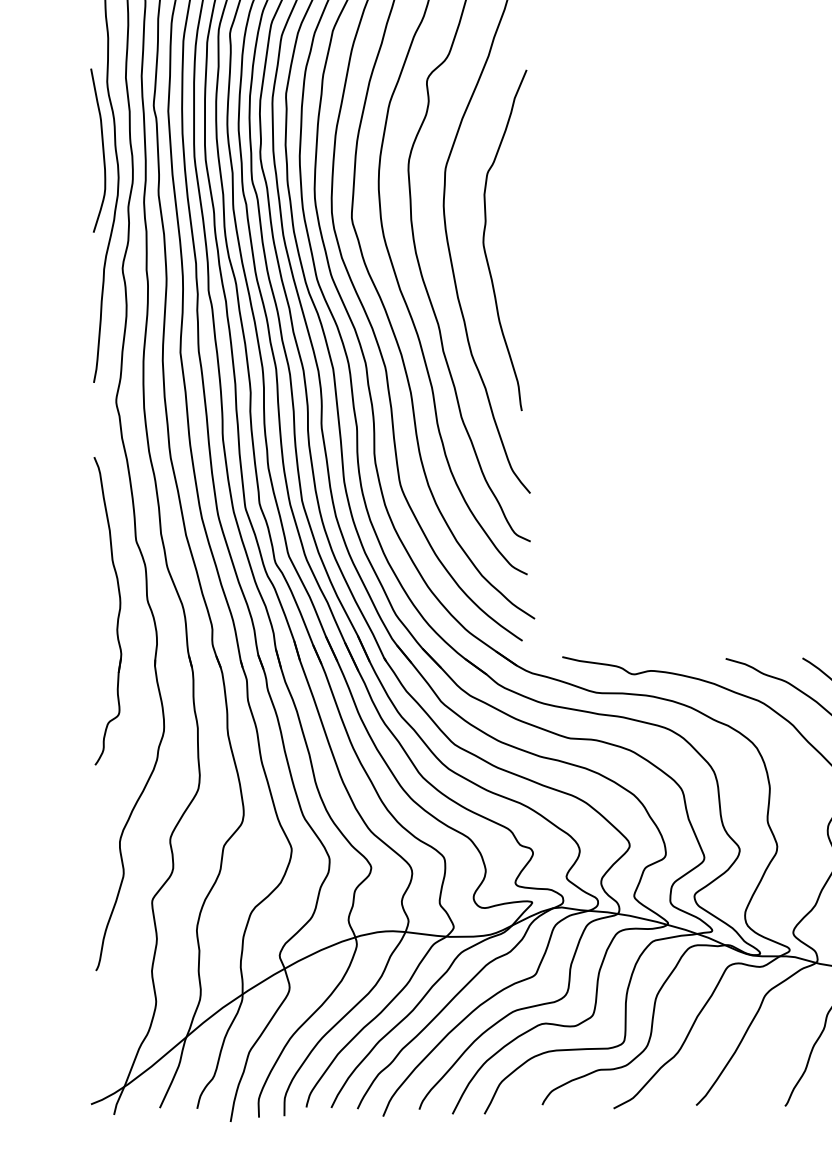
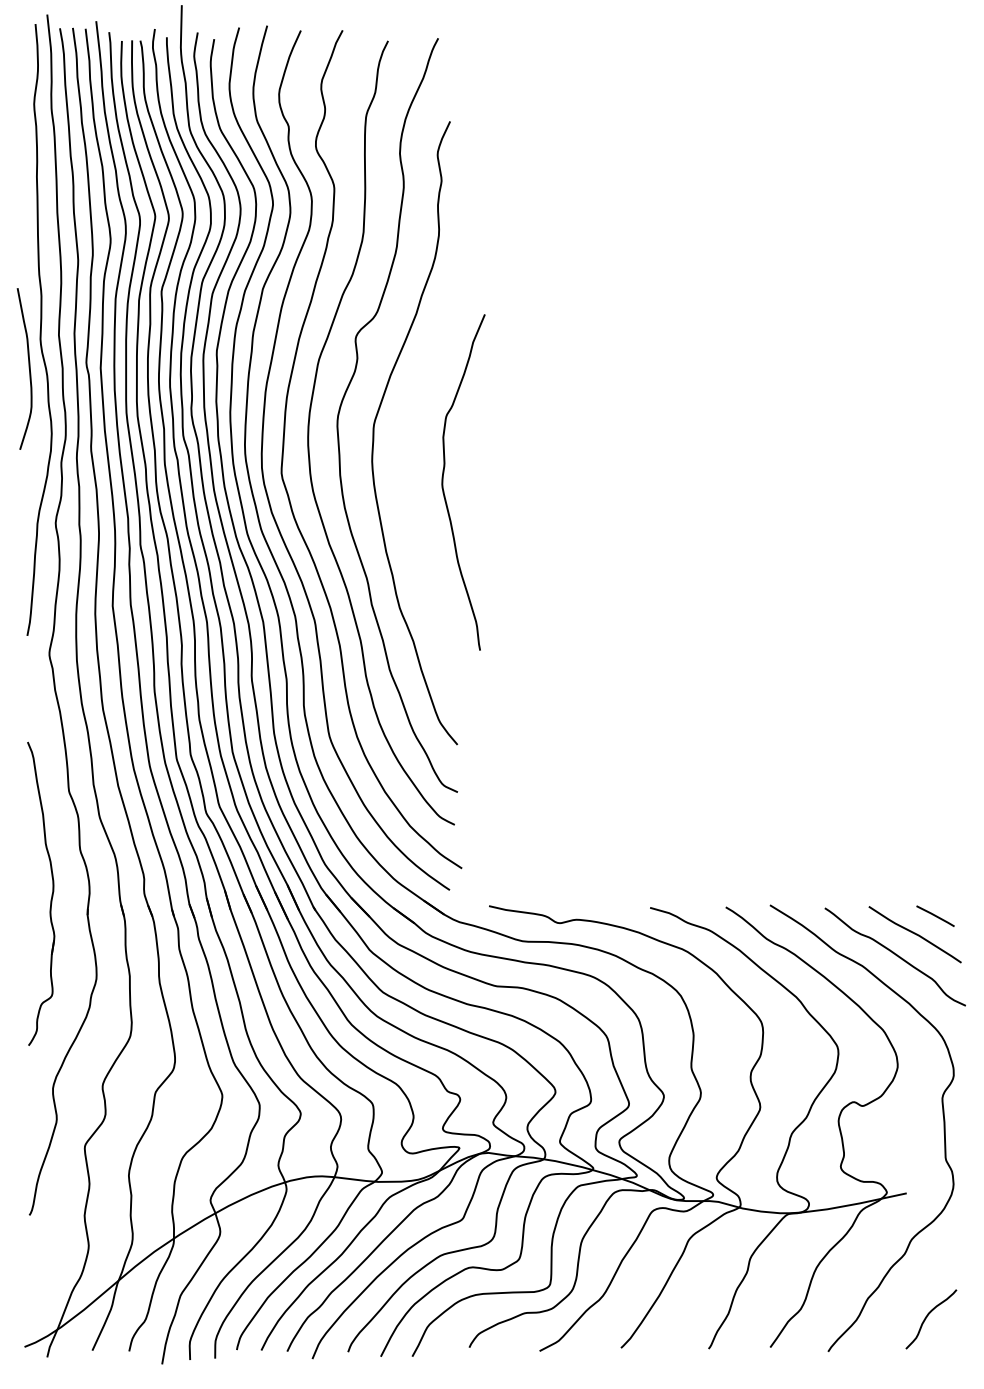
curve: (102, 150) -> (28, 368), moved
curve: (484, 240) -> (443, 482), moved
part: (118, 611) -> (51, 894), moved

